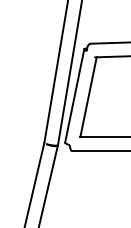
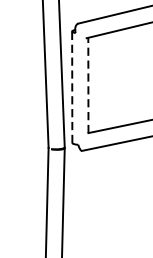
line: (74, 95) -> (71, 86), solid -> dashed
line: (88, 97) -> (88, 85), solid -> dashed

